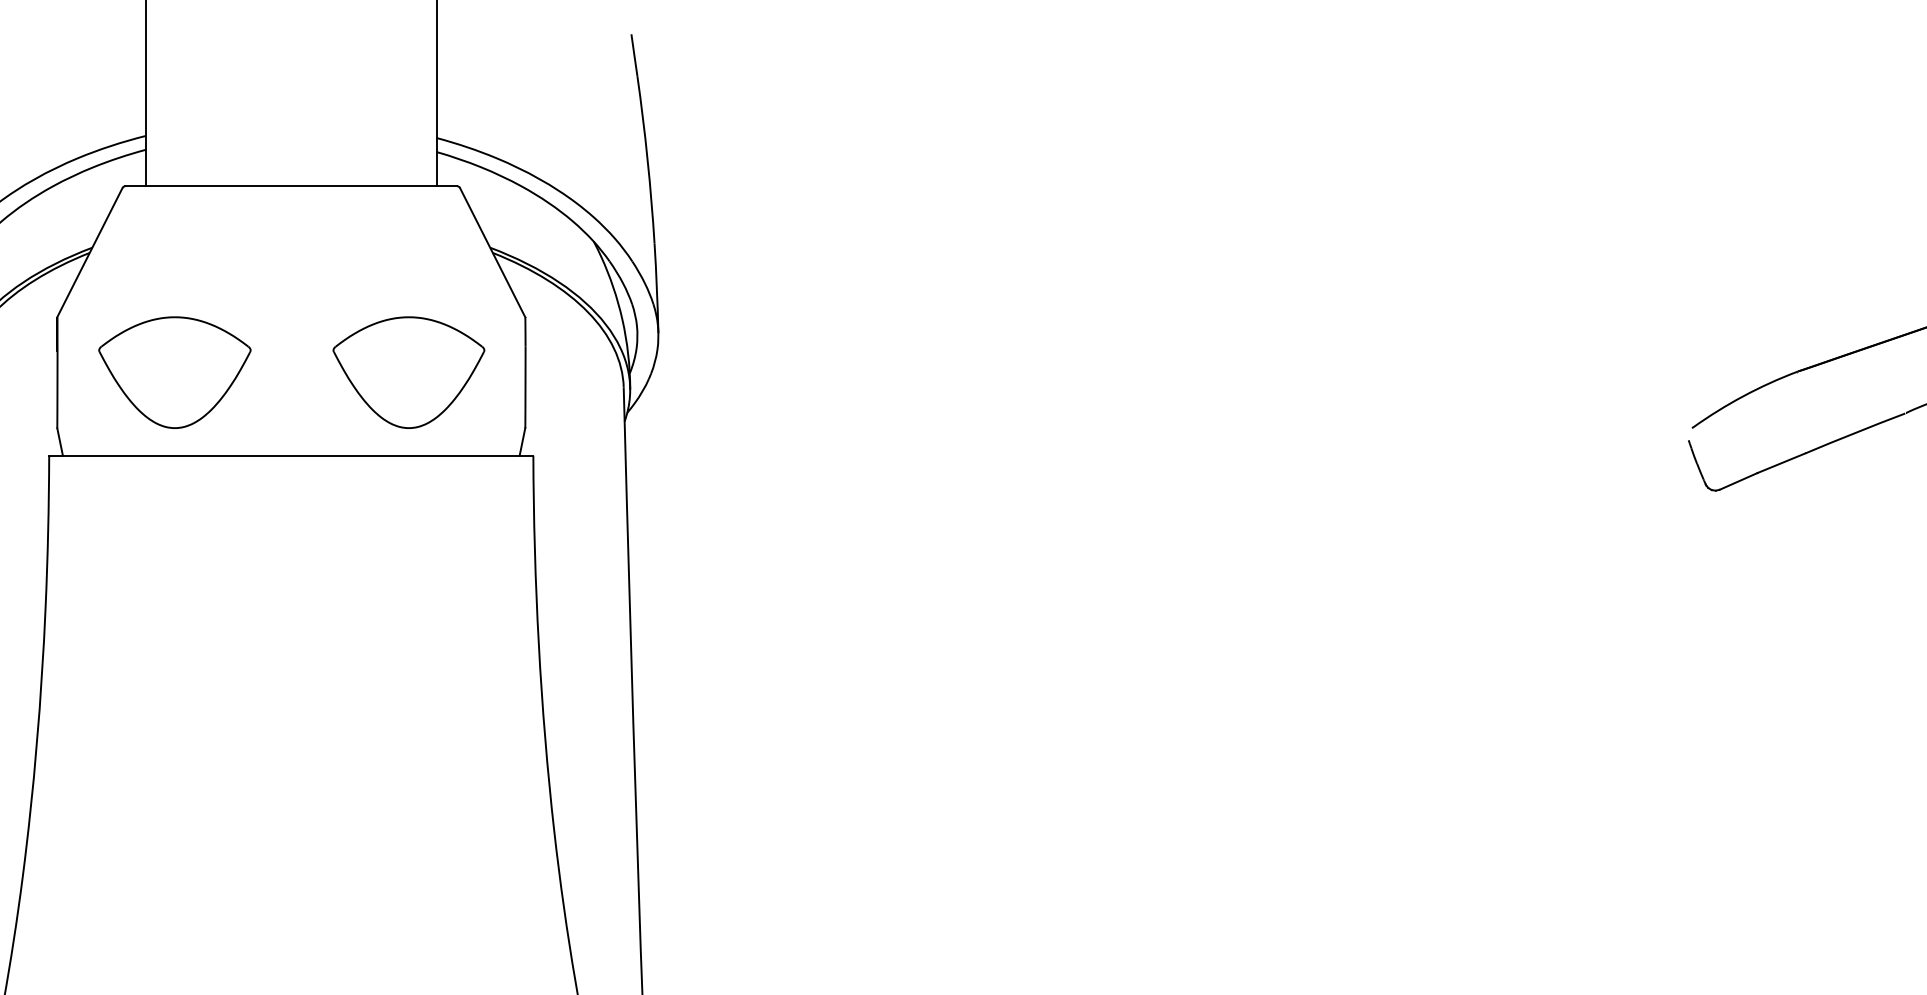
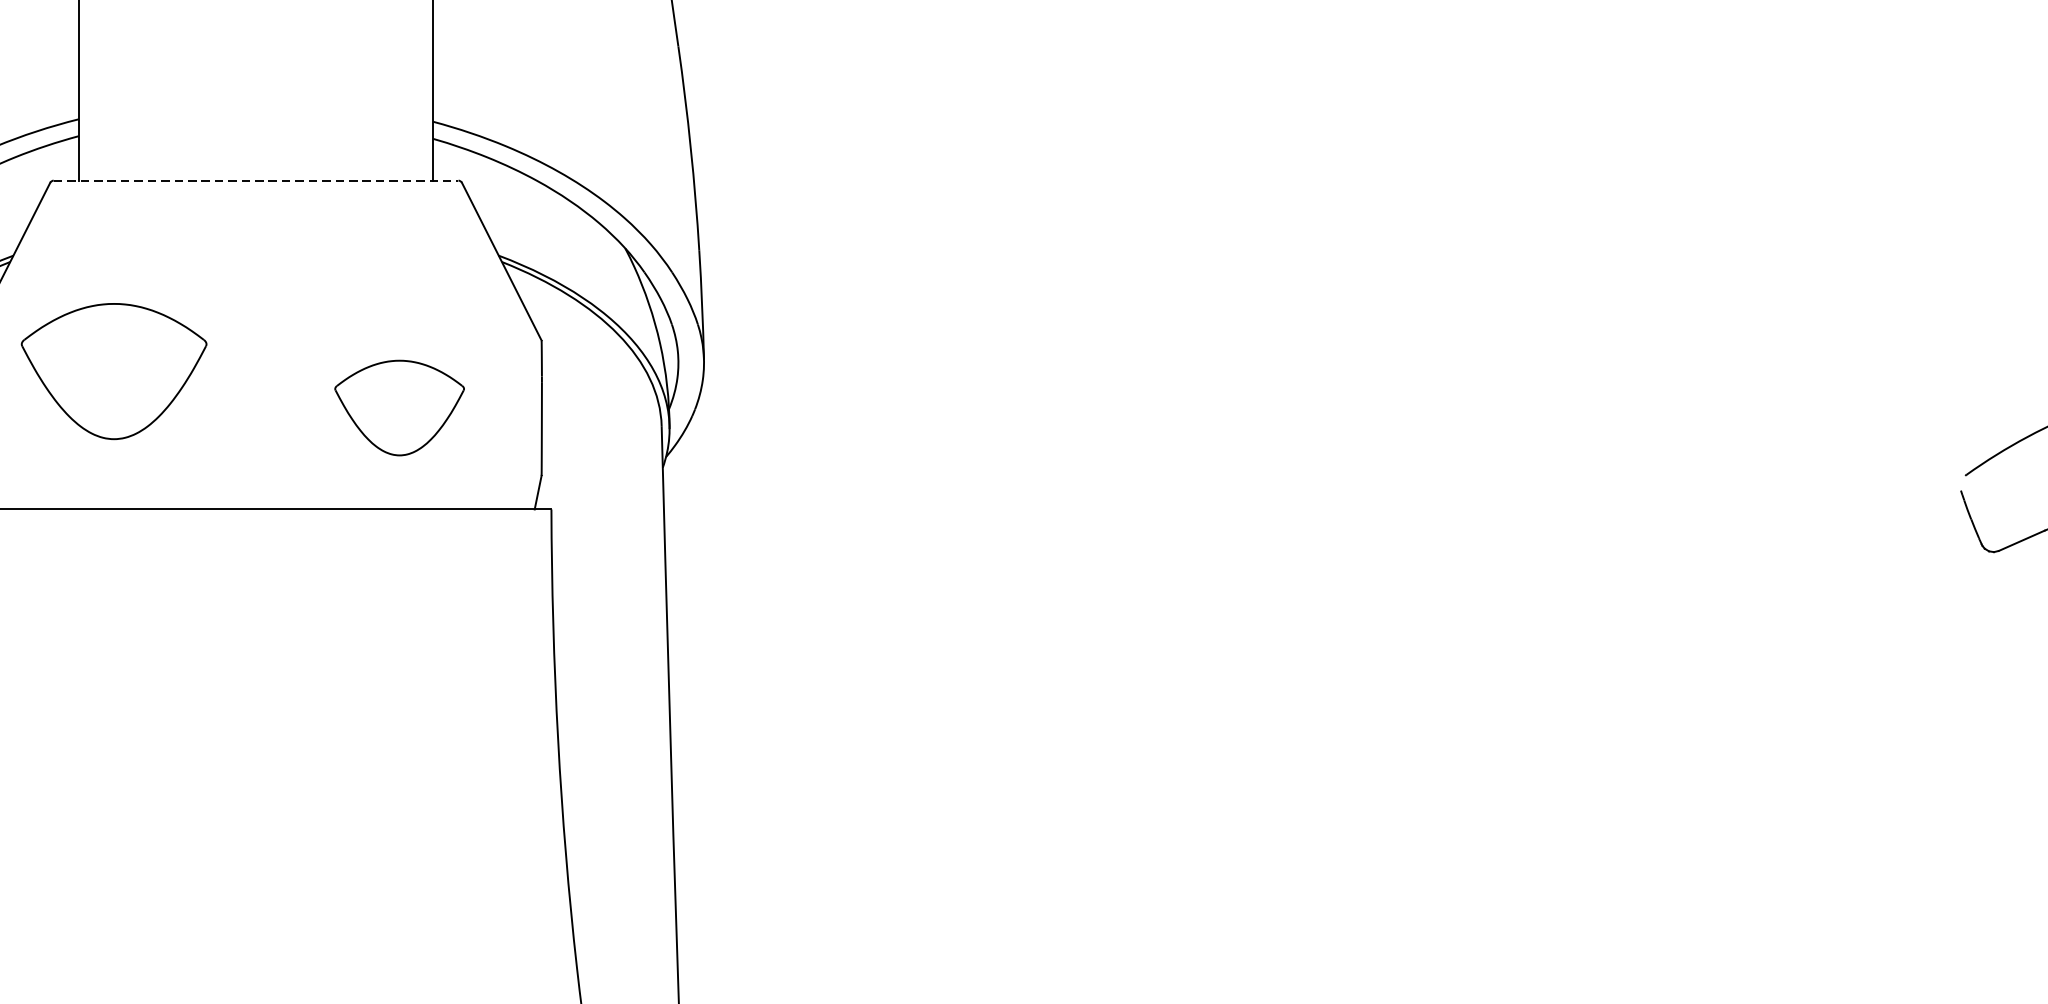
line: (291, 186) -> (256, 180), solid -> dashed
part: (174, 372) -> (113, 371), moved
part: (408, 372) -> (399, 407), size x0.7

